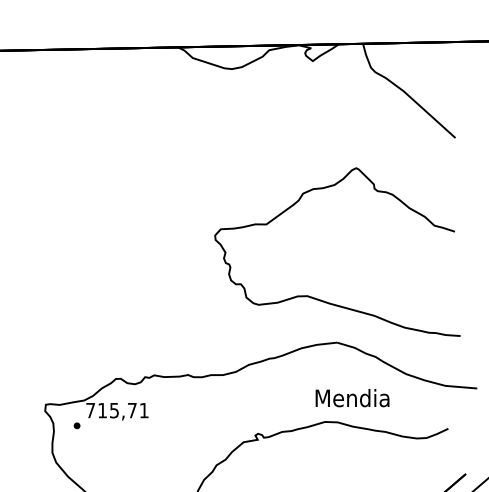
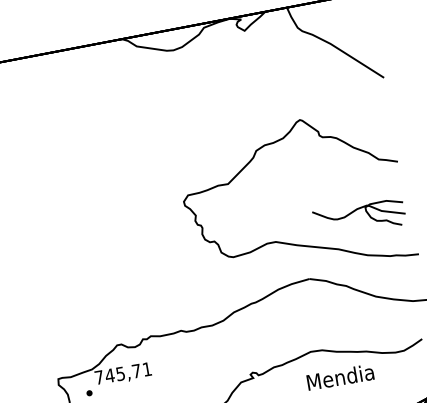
part: (398, 278) -> (354, 212), added
text: (352, 398) -> (340, 377), moved
text: (102, 410) -> (109, 375), 715,71 -> 745,71

